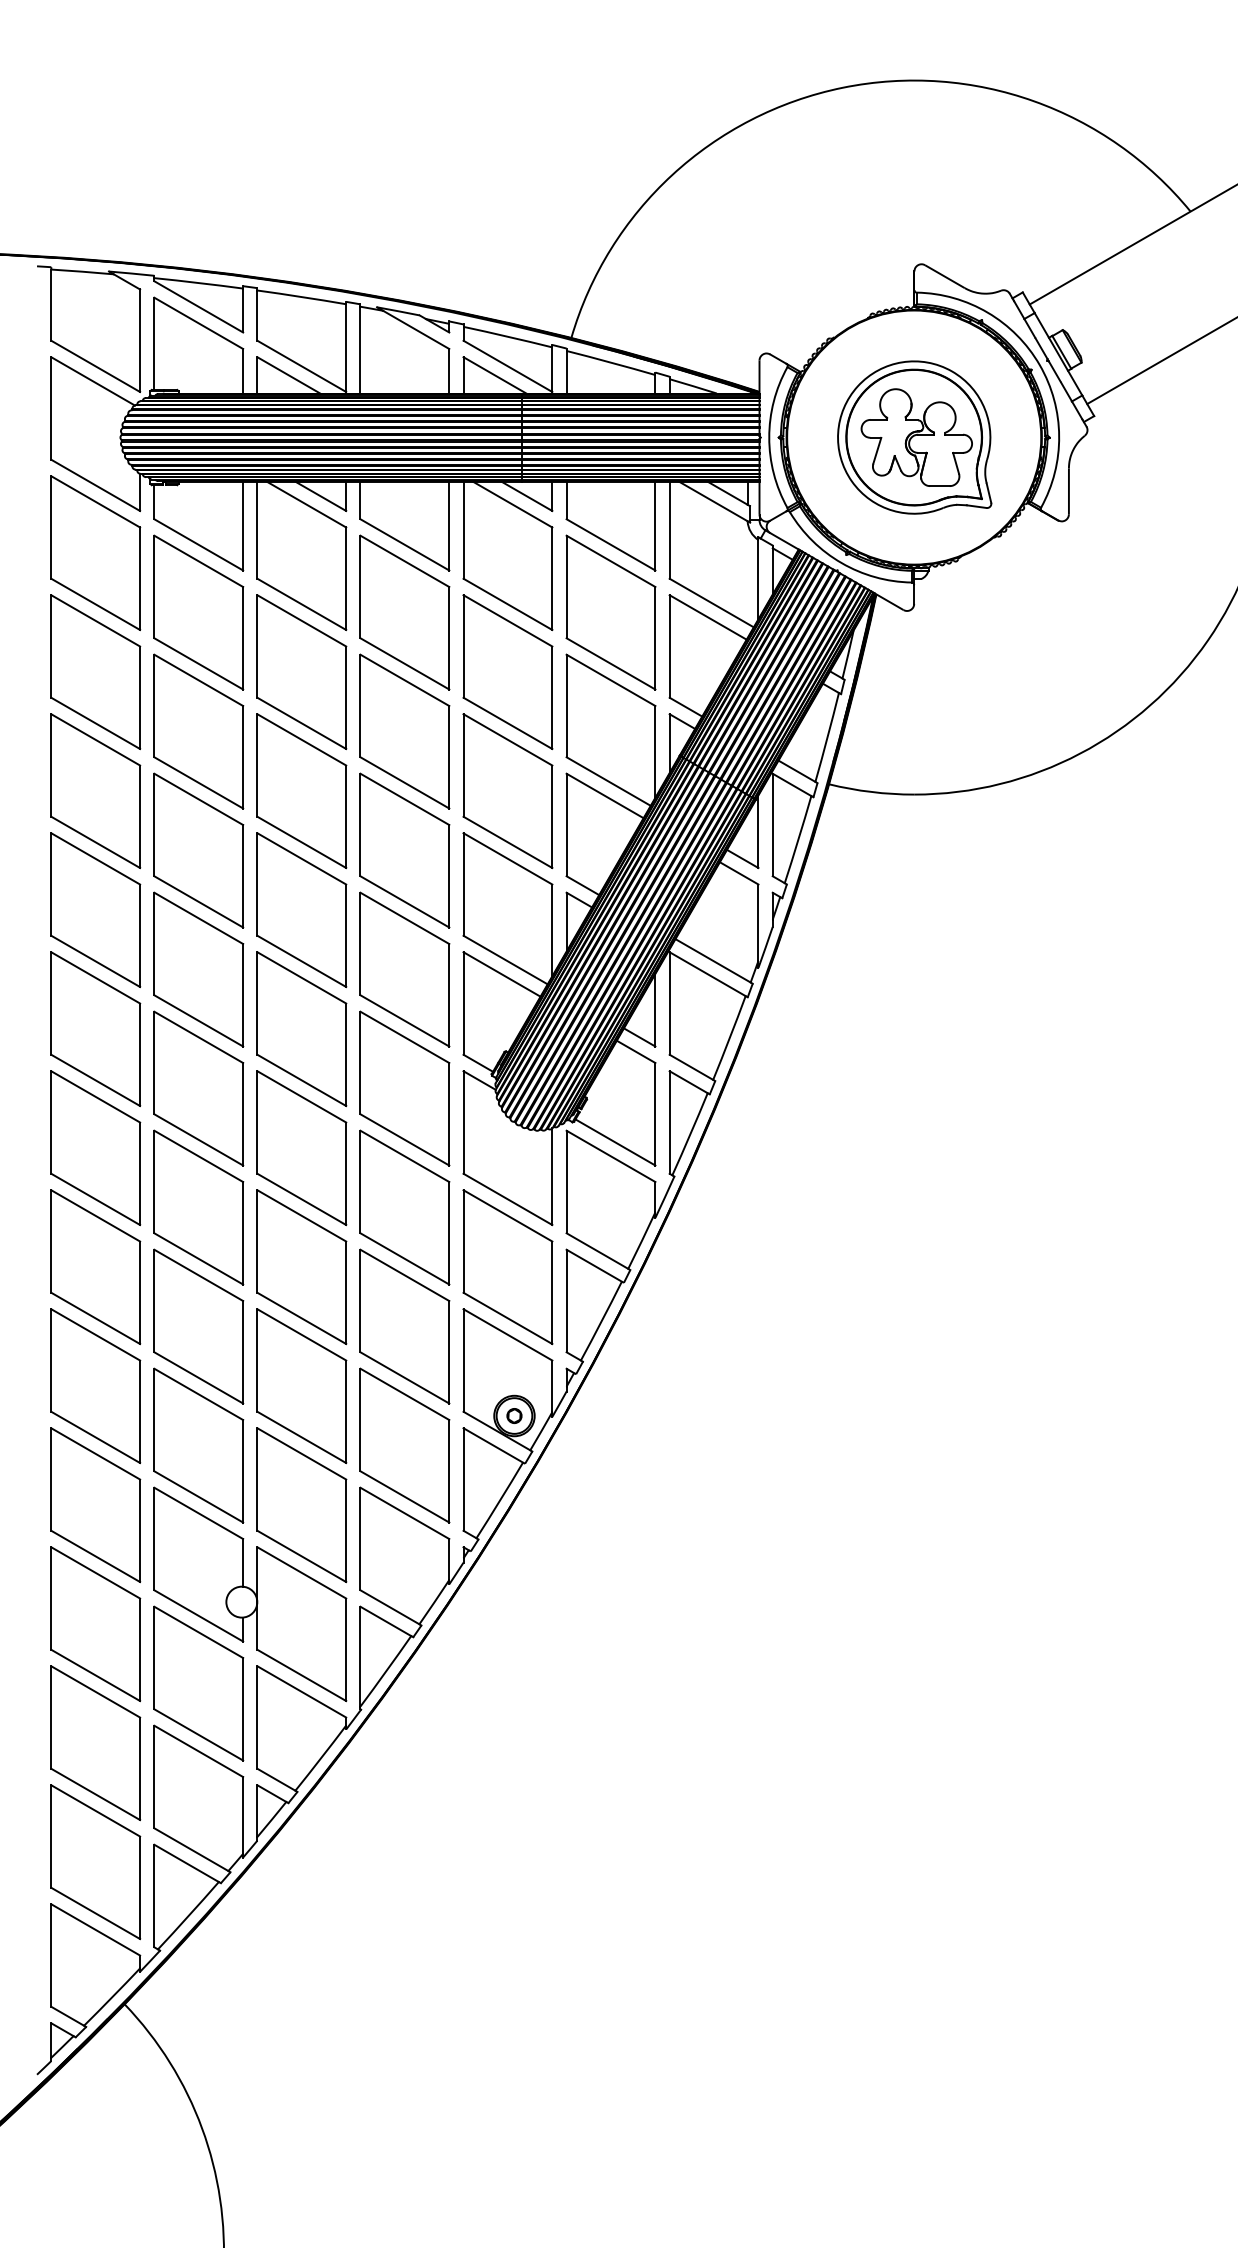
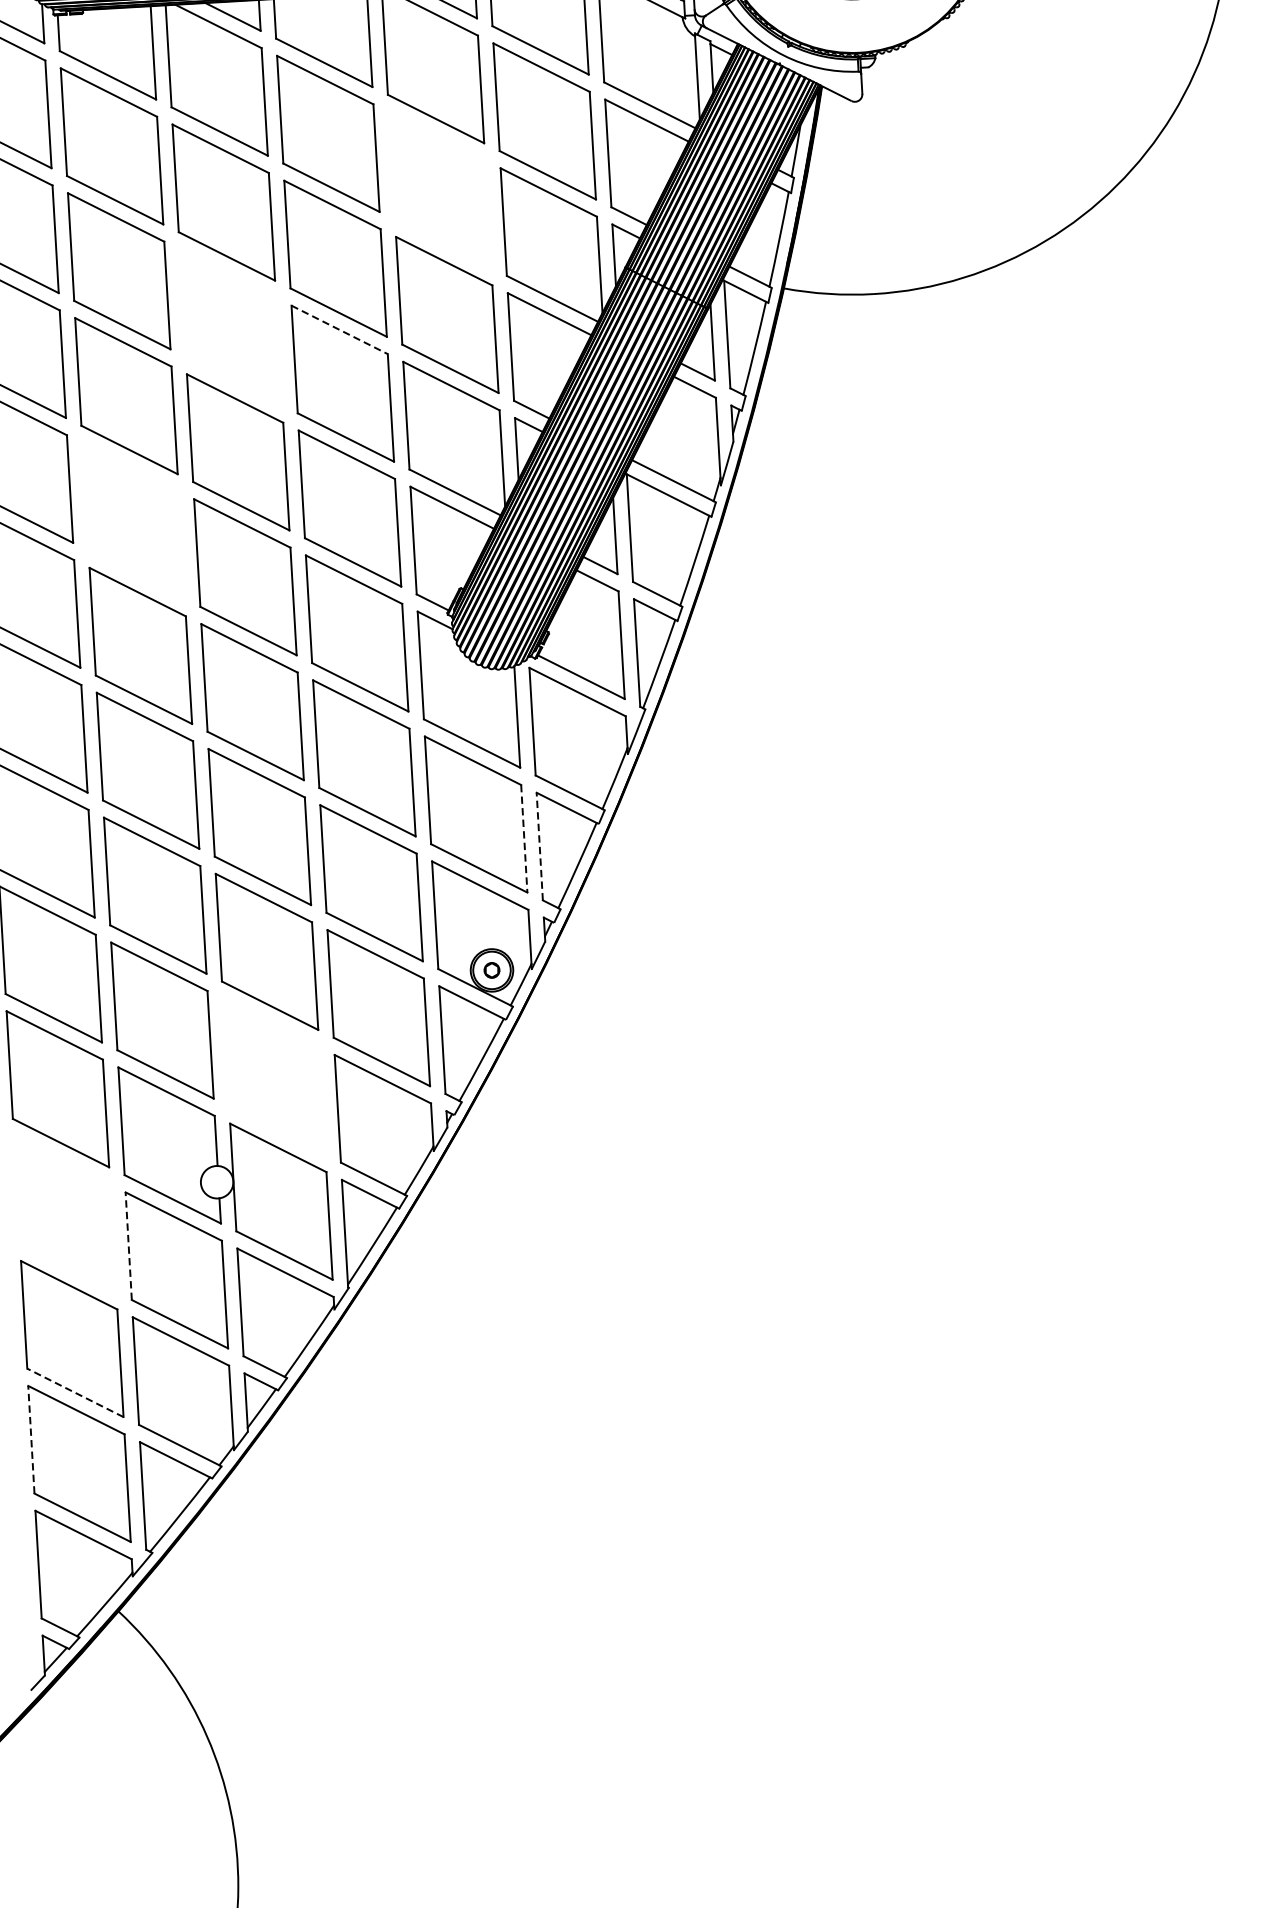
part: (507, 672) -> (439, 190), removed
part: (301, 791) -> (230, 327), removed
line: (405, 799) -> (340, 330), solid -> dashed
part: (198, 969) -> (133, 520), removed
line: (552, 1293) -> (524, 839), solid -> dashed
line: (566, 1300) -> (539, 846), solid -> dashed
part: (301, 1505) -> (273, 1077), removed
part: (95, 1624) -> (64, 1214), removed
line: (154, 1657) -> (128, 1245), solid -> dashed
line: (95, 1794) -> (75, 1392), solid -> dashed
line: (51, 1836) -> (31, 1439), solid -> dashed

